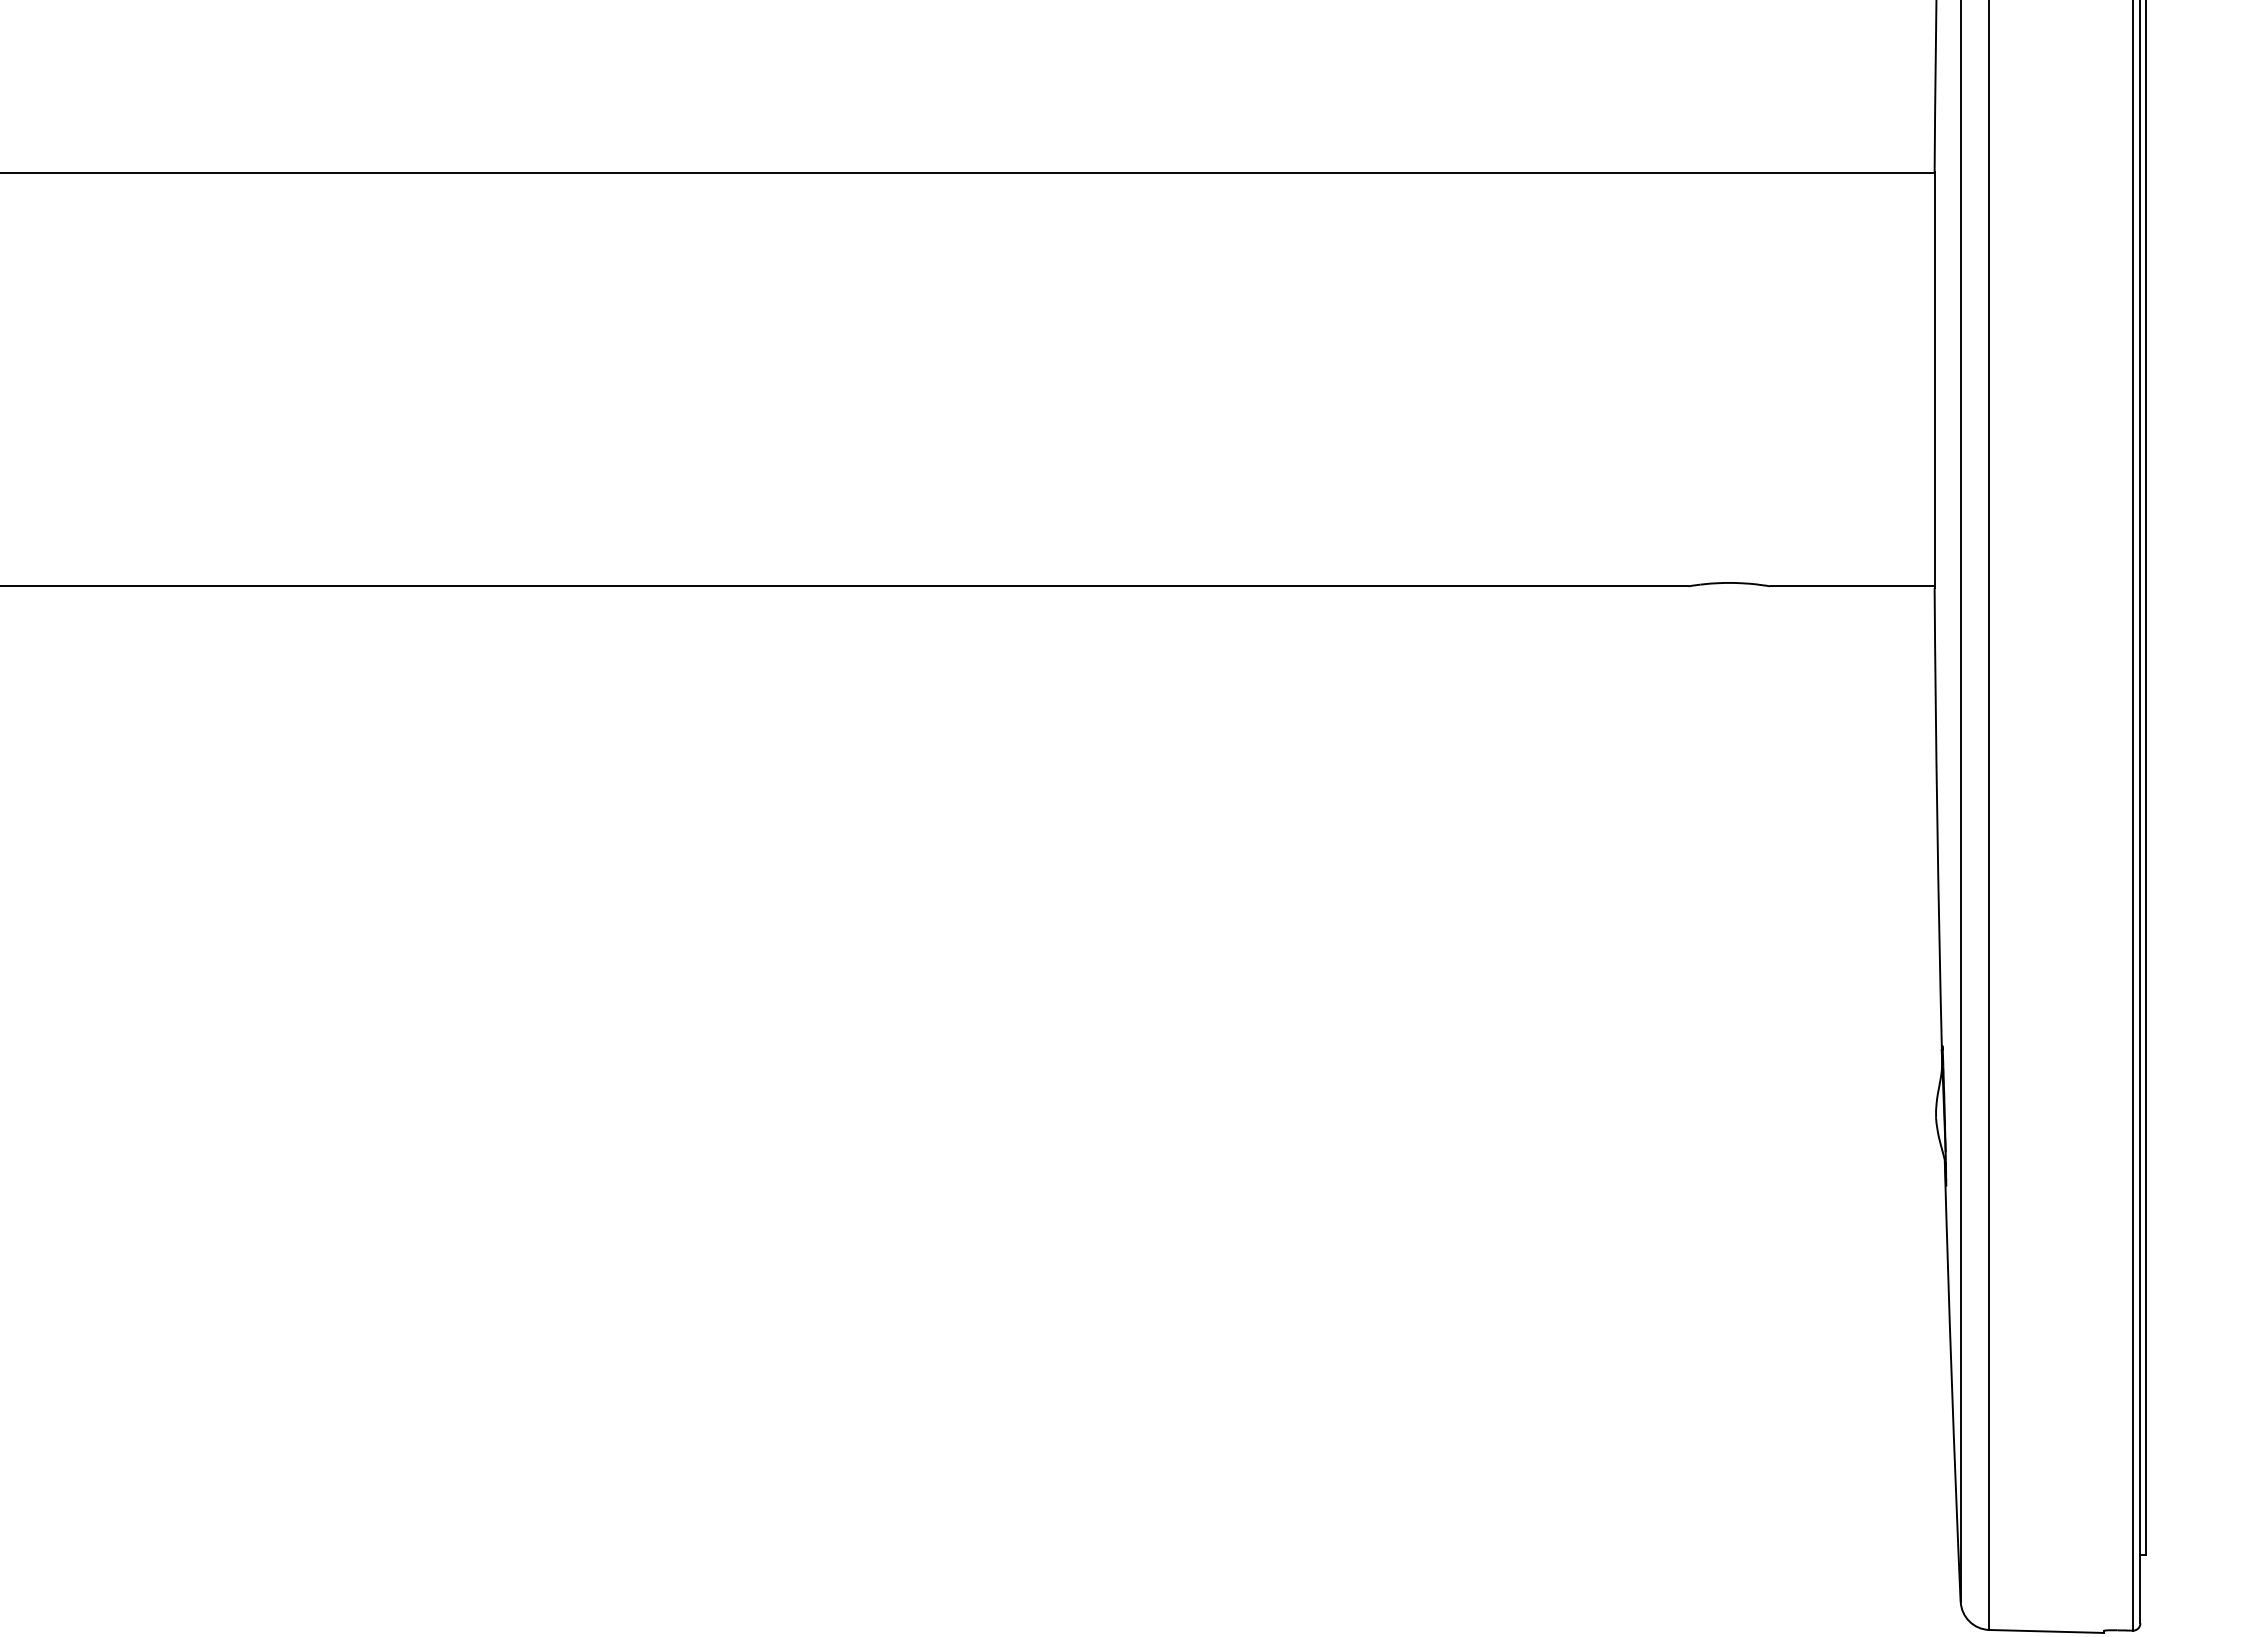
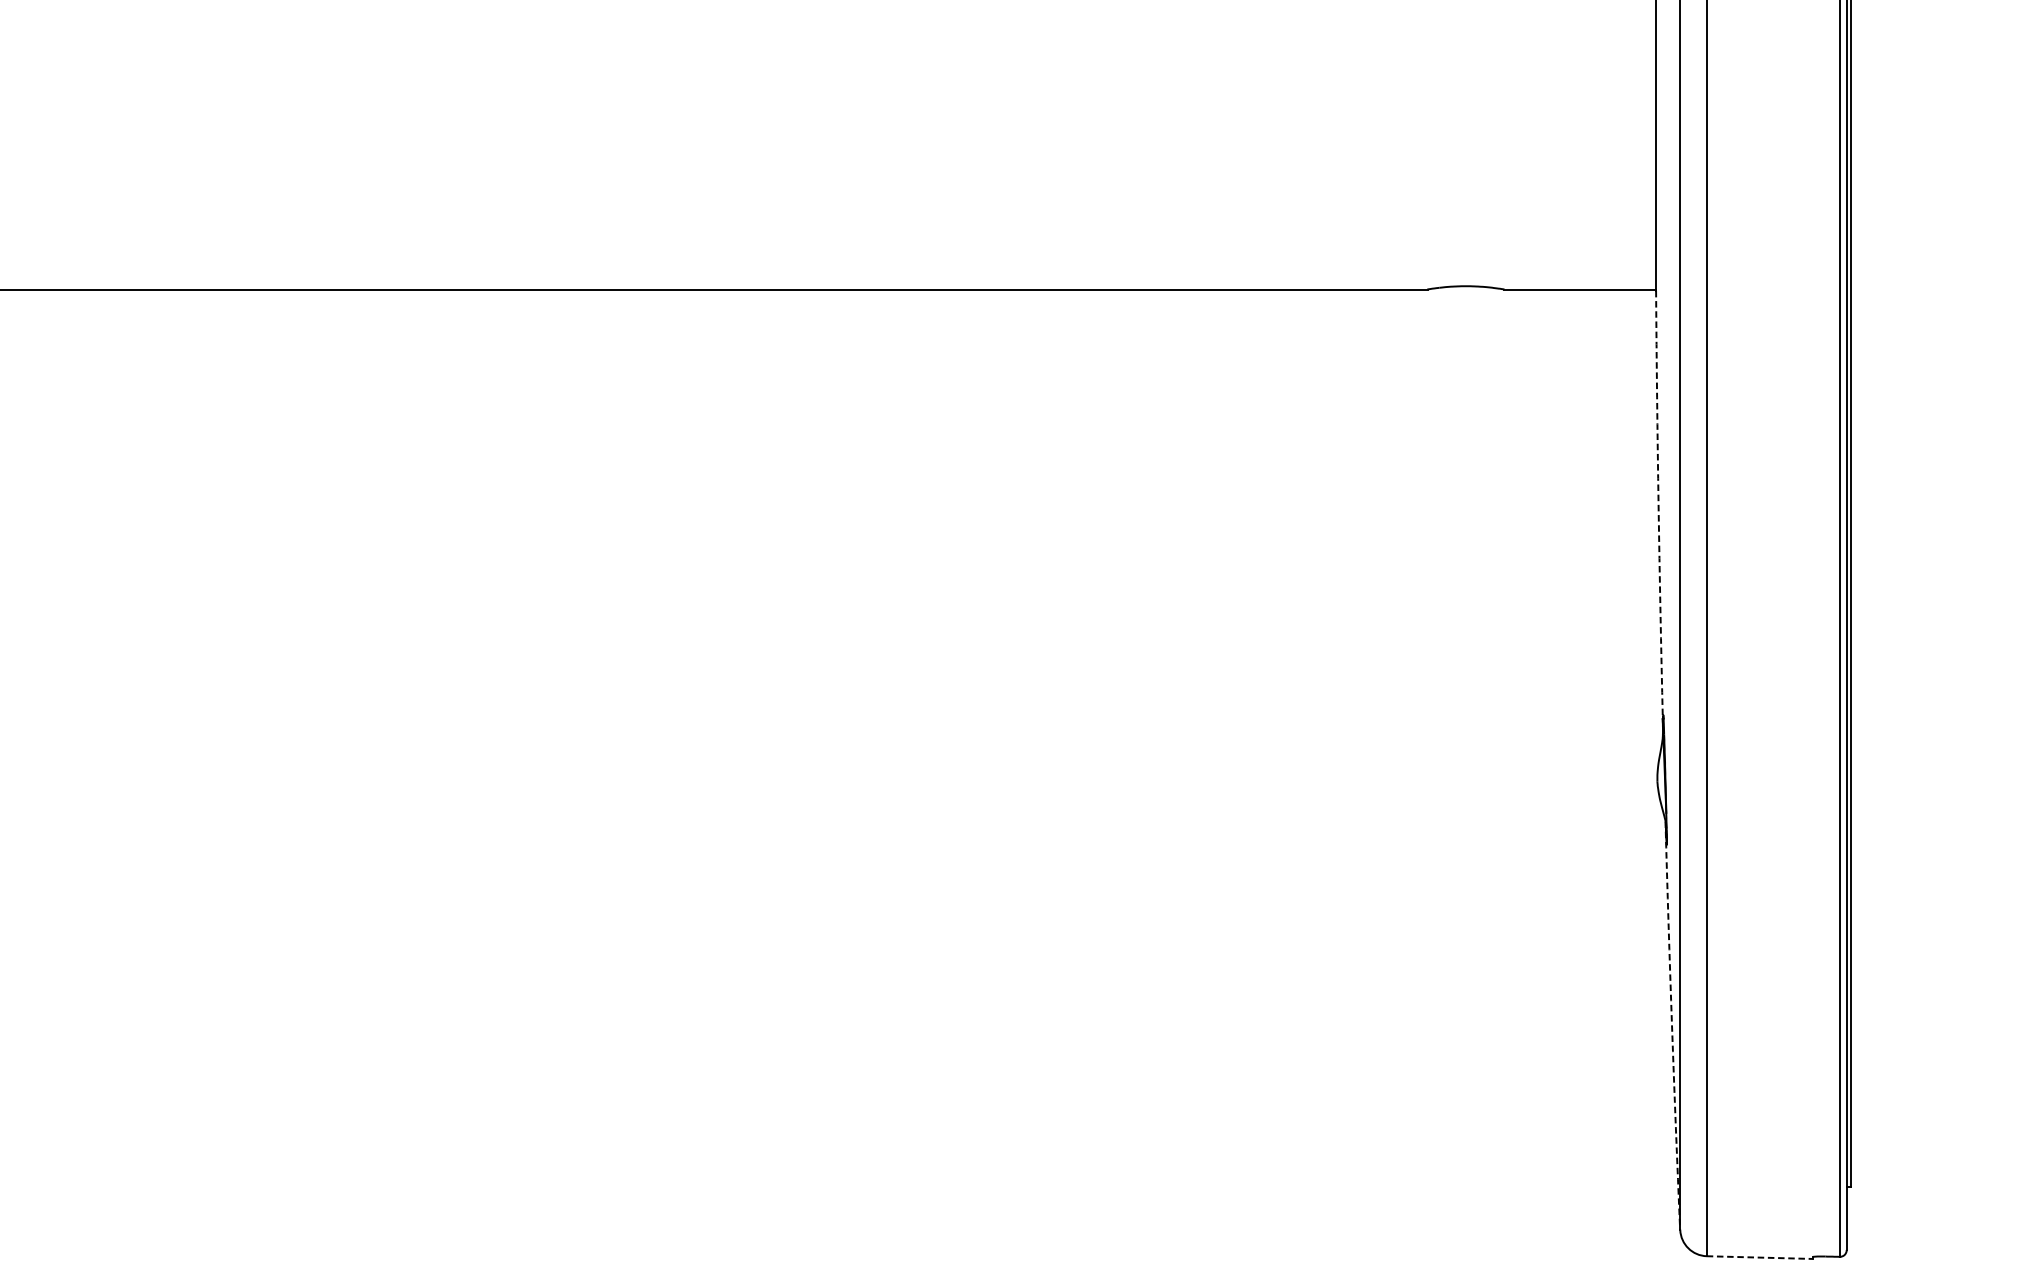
arc: (1937, 819) -> (1658, 505), solid -> dashed
arc: (1951, 1381) -> (1671, 1026), solid -> dashed
line: (2046, 1631) -> (1759, 1257), solid -> dashed

